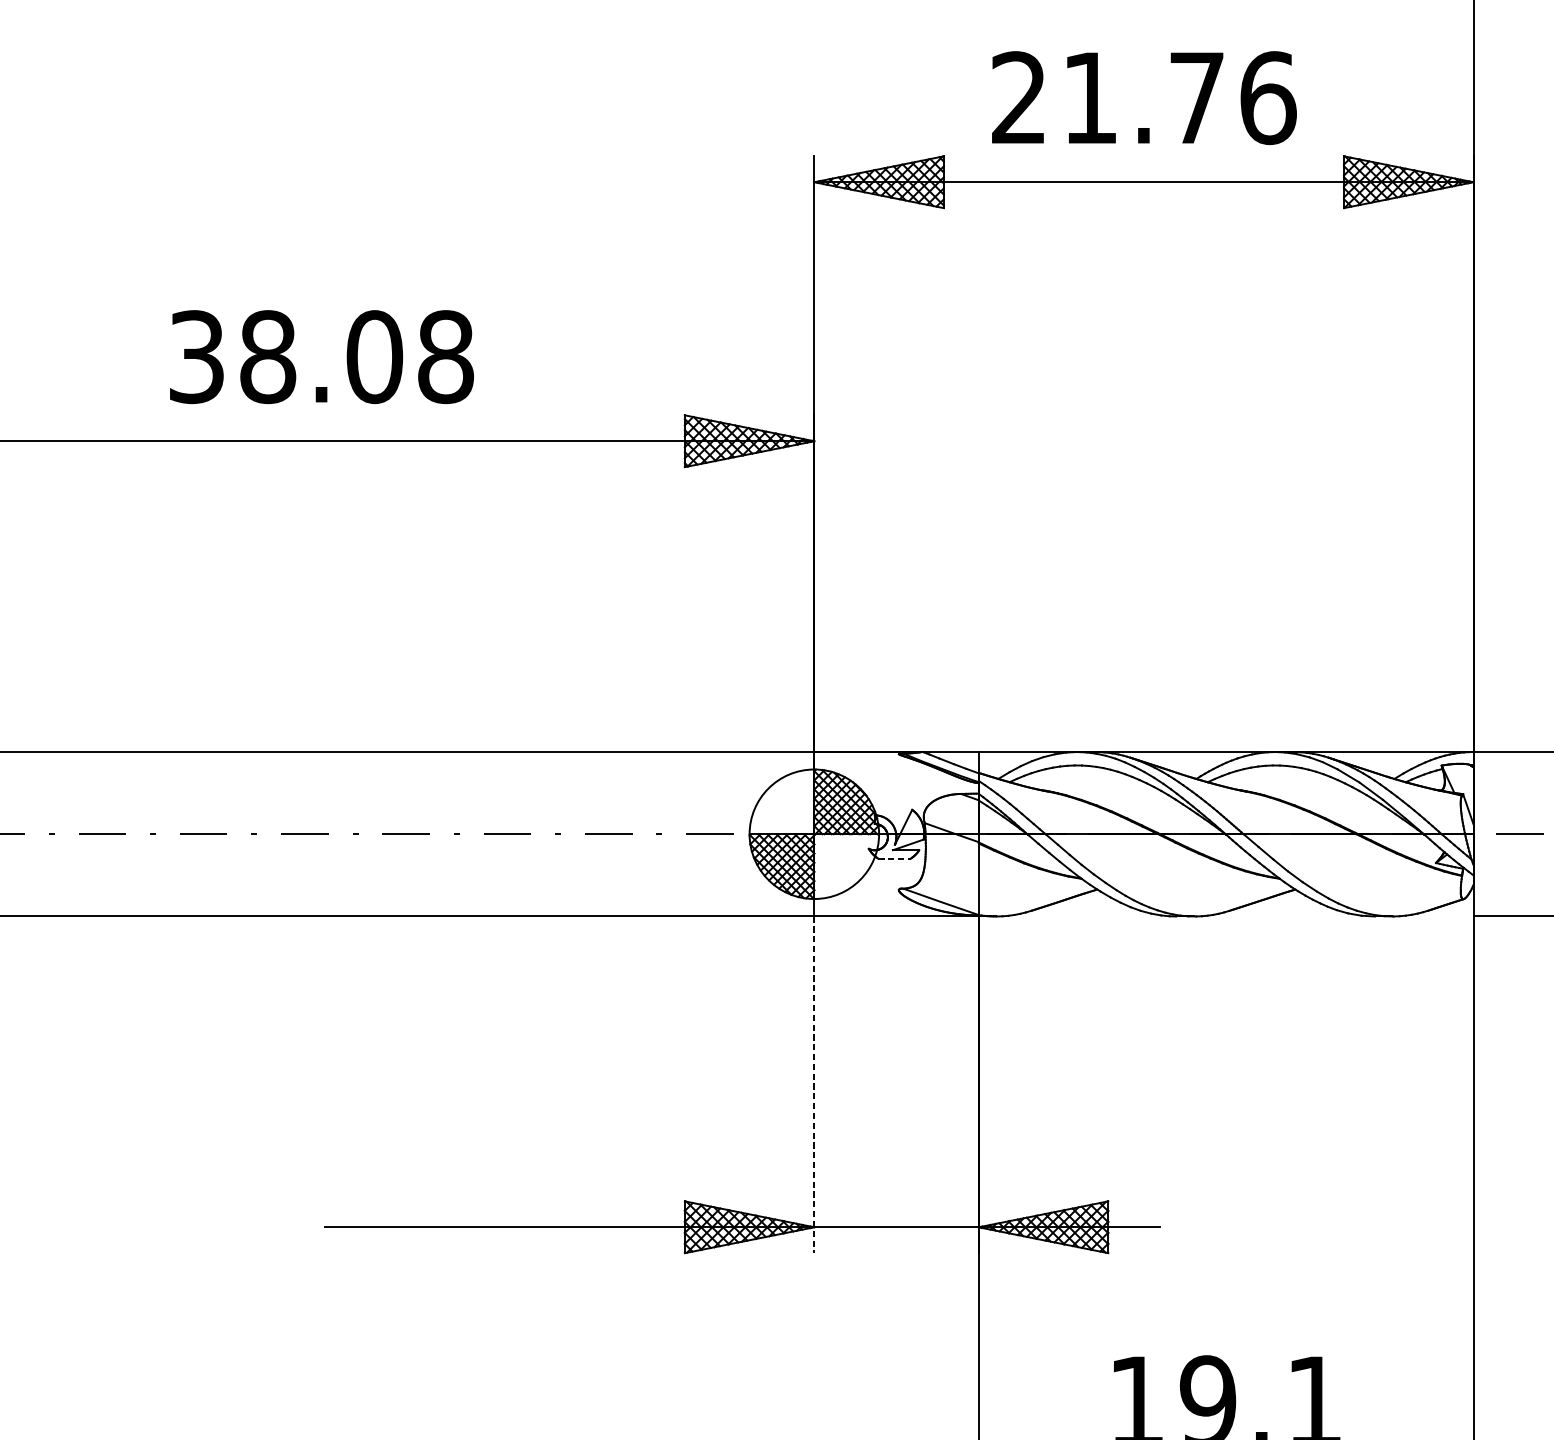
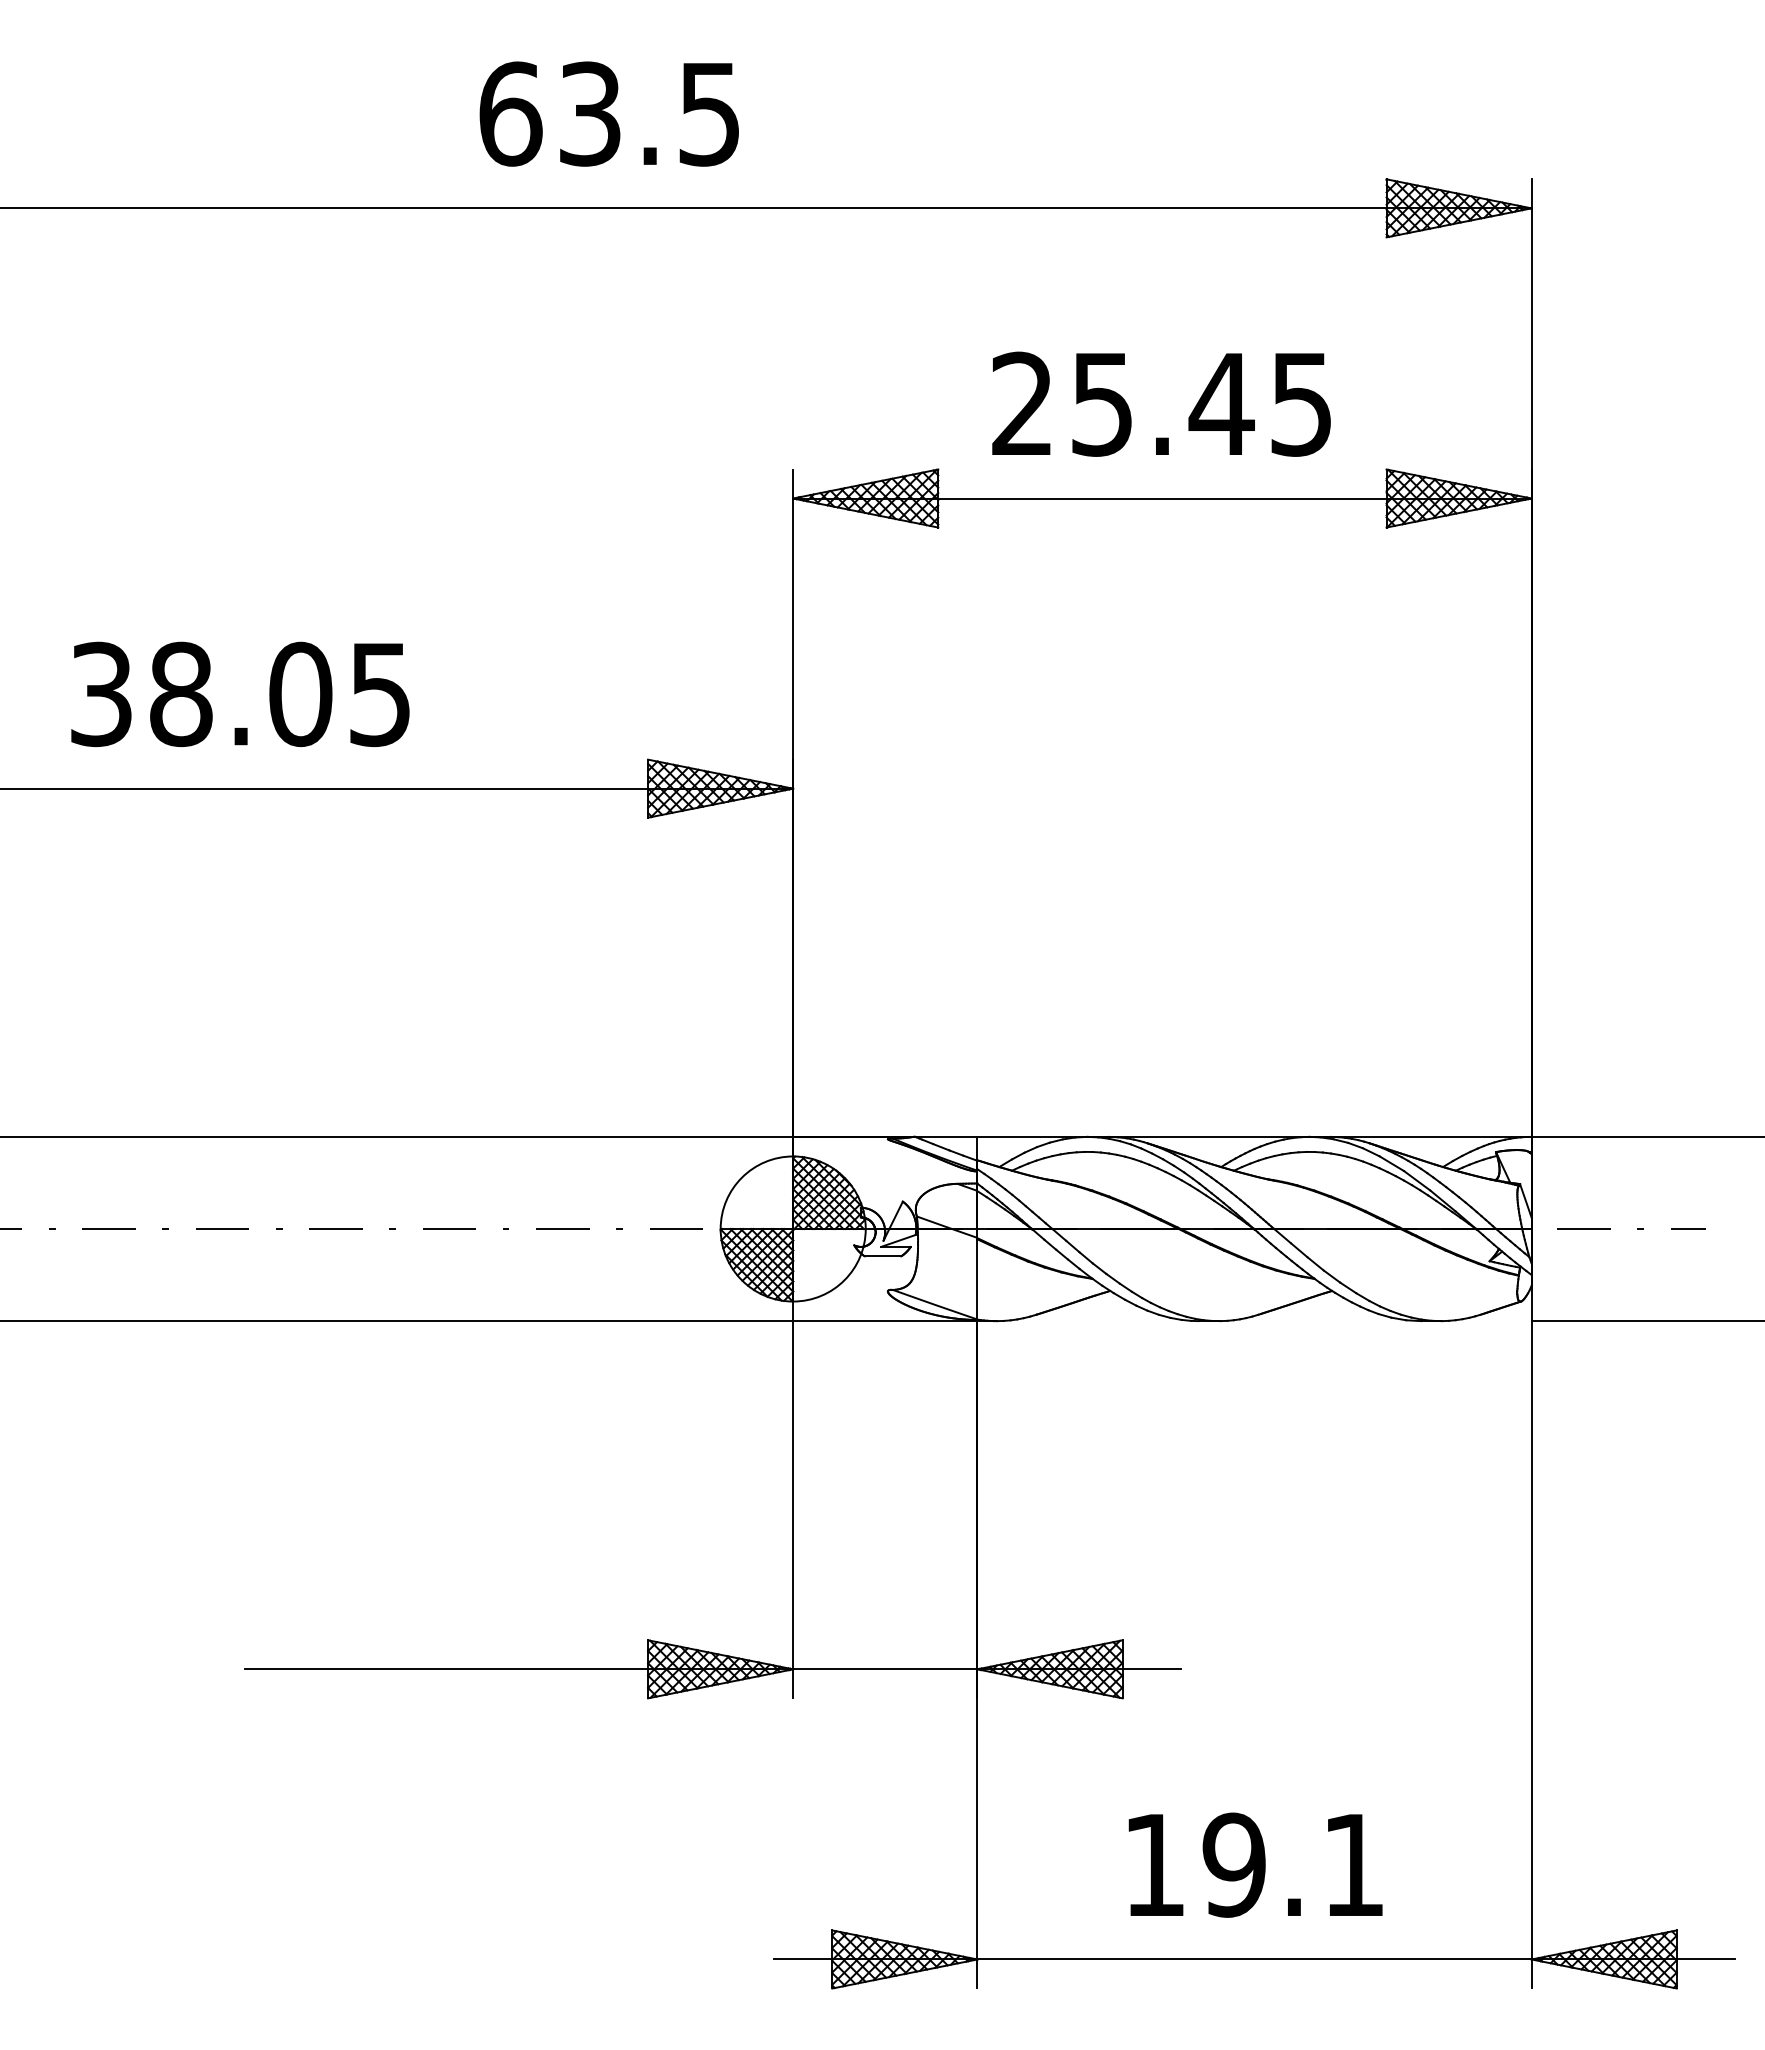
text: (1179, 97) -> (1202, 403), 21.76 -> 25.45
text: (445, 357) -> (380, 694), 38.08 -> 38.05
line: (894, 858) -> (883, 1256), dashed -> solid
line: (814, 1084) -> (793, 1509), dashed -> solid

